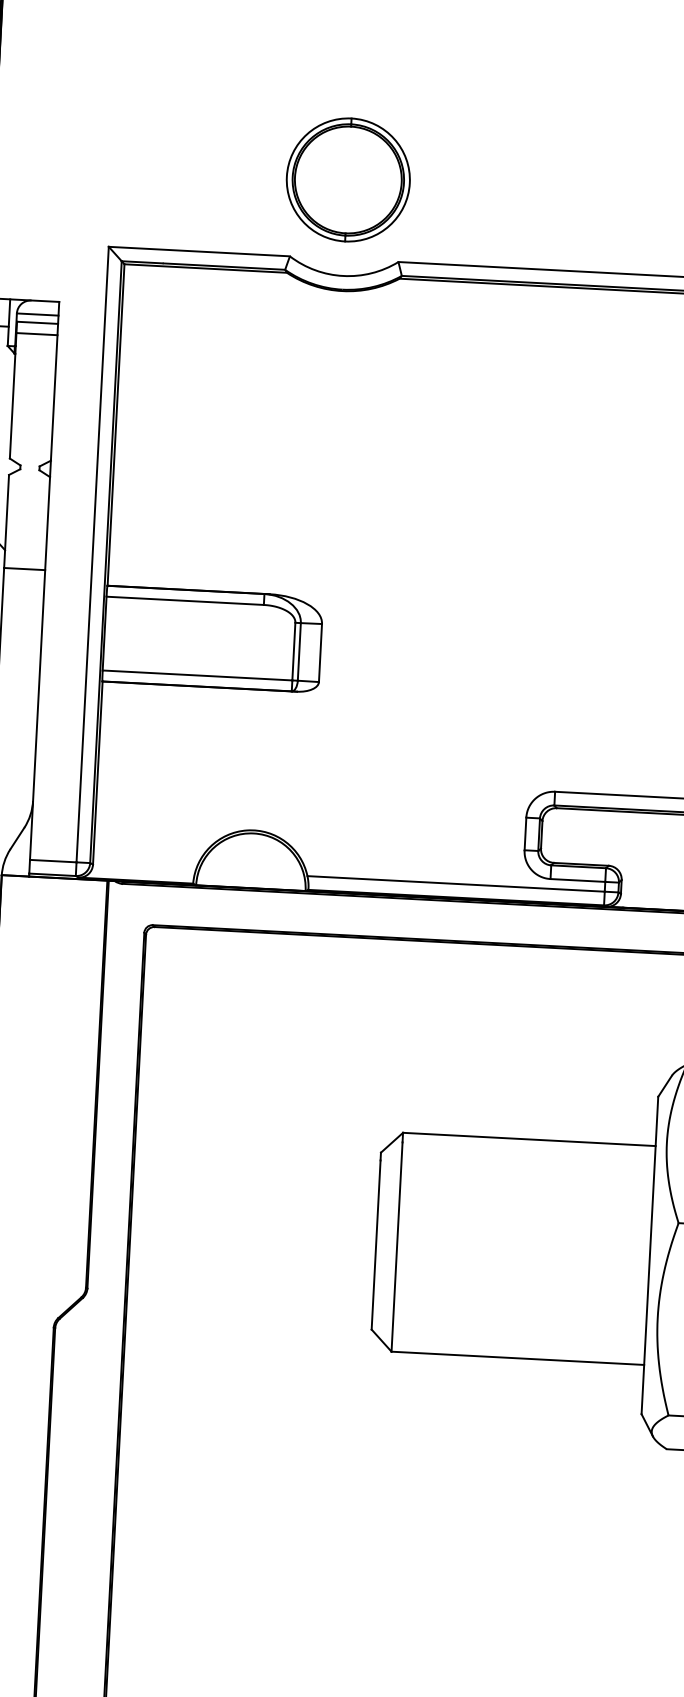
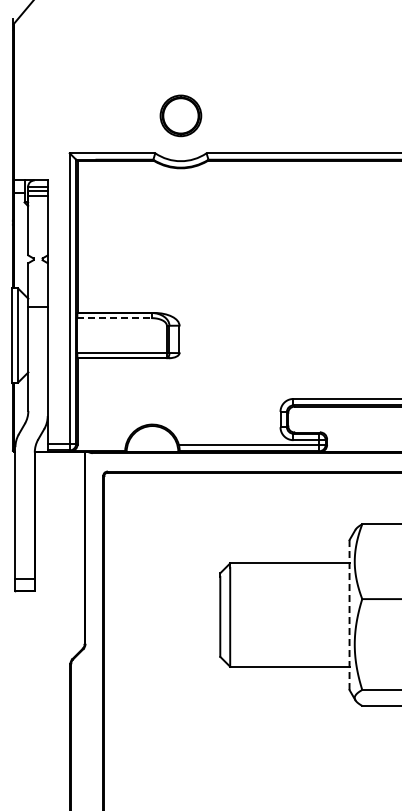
part: (347, 179) -> (180, 115), size x0.7
line: (185, 601) -> (114, 318), solid -> dashed
line: (649, 1256) -> (349, 615), solid -> dashed

